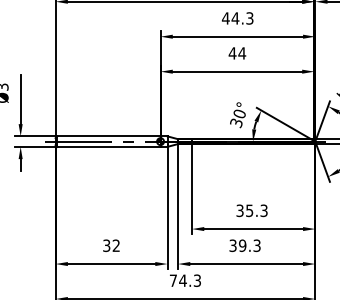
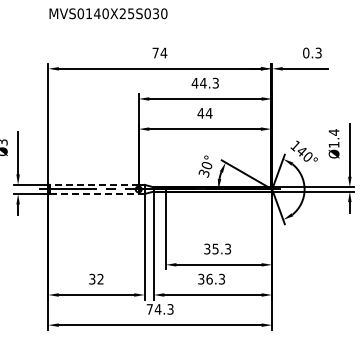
line: (108, 135) -> (93, 184), solid -> dashed
line: (109, 146) -> (94, 193), solid -> dashed
text: (242, 244) -> (209, 278), 39.3 -> 36.3

